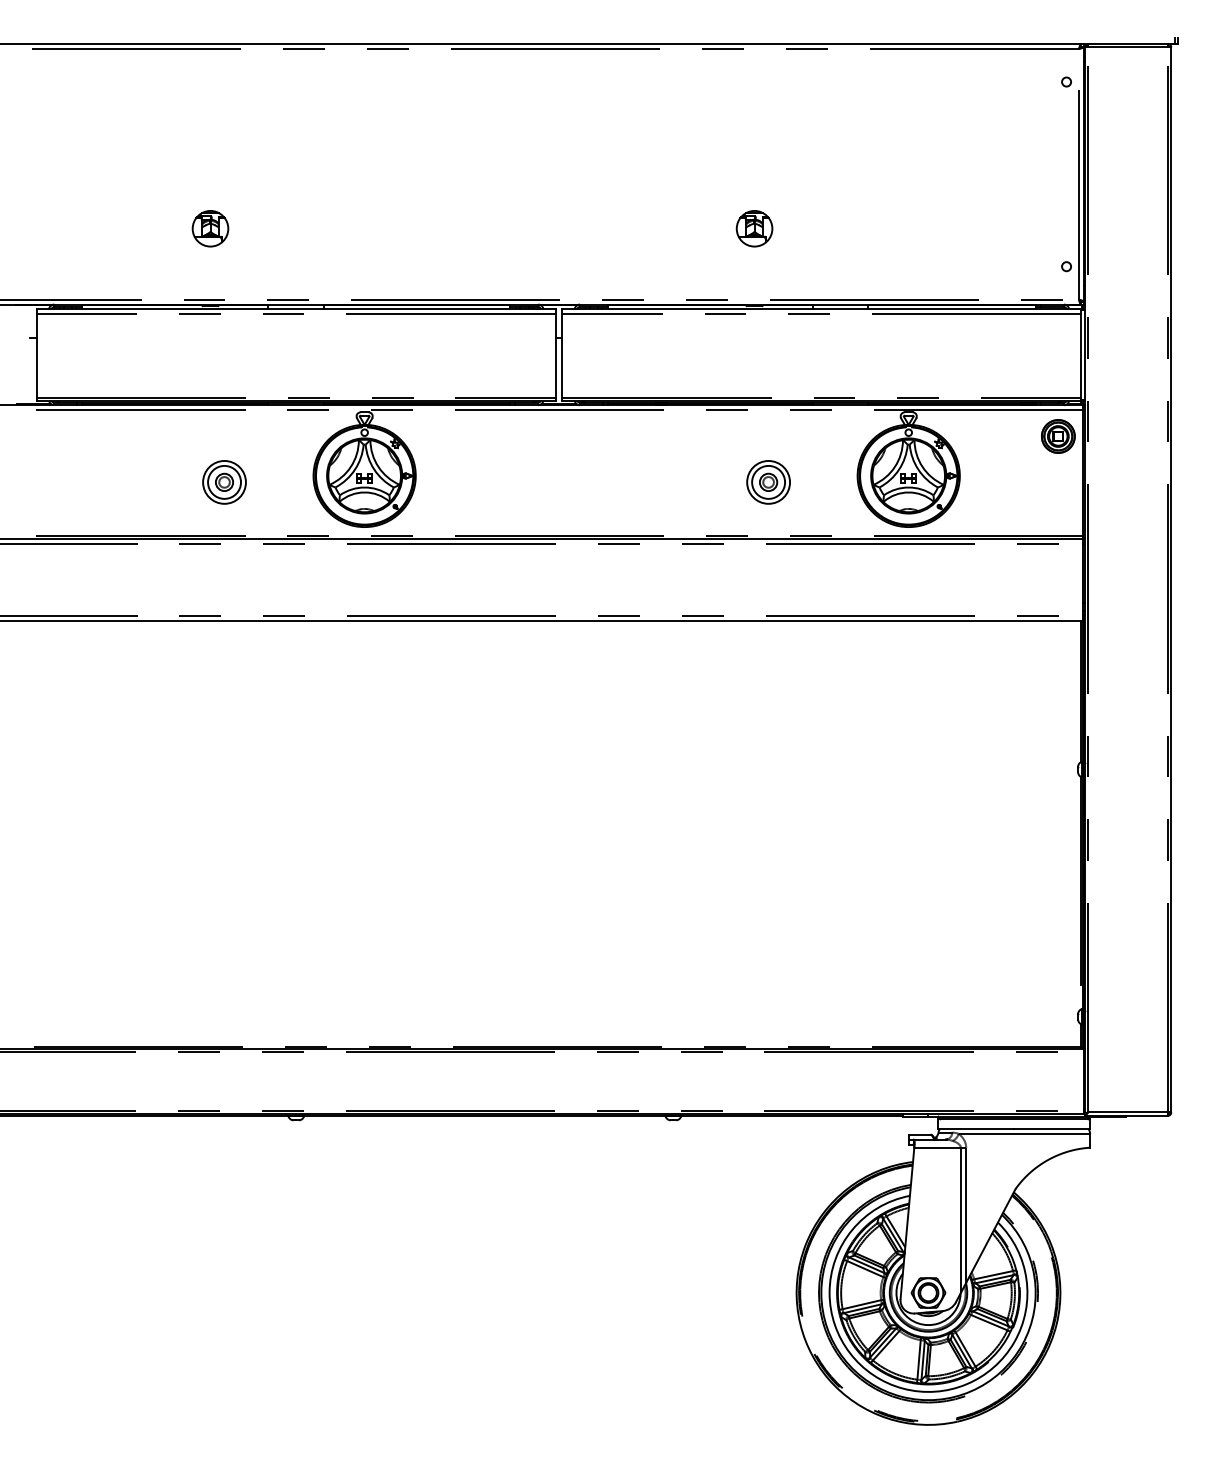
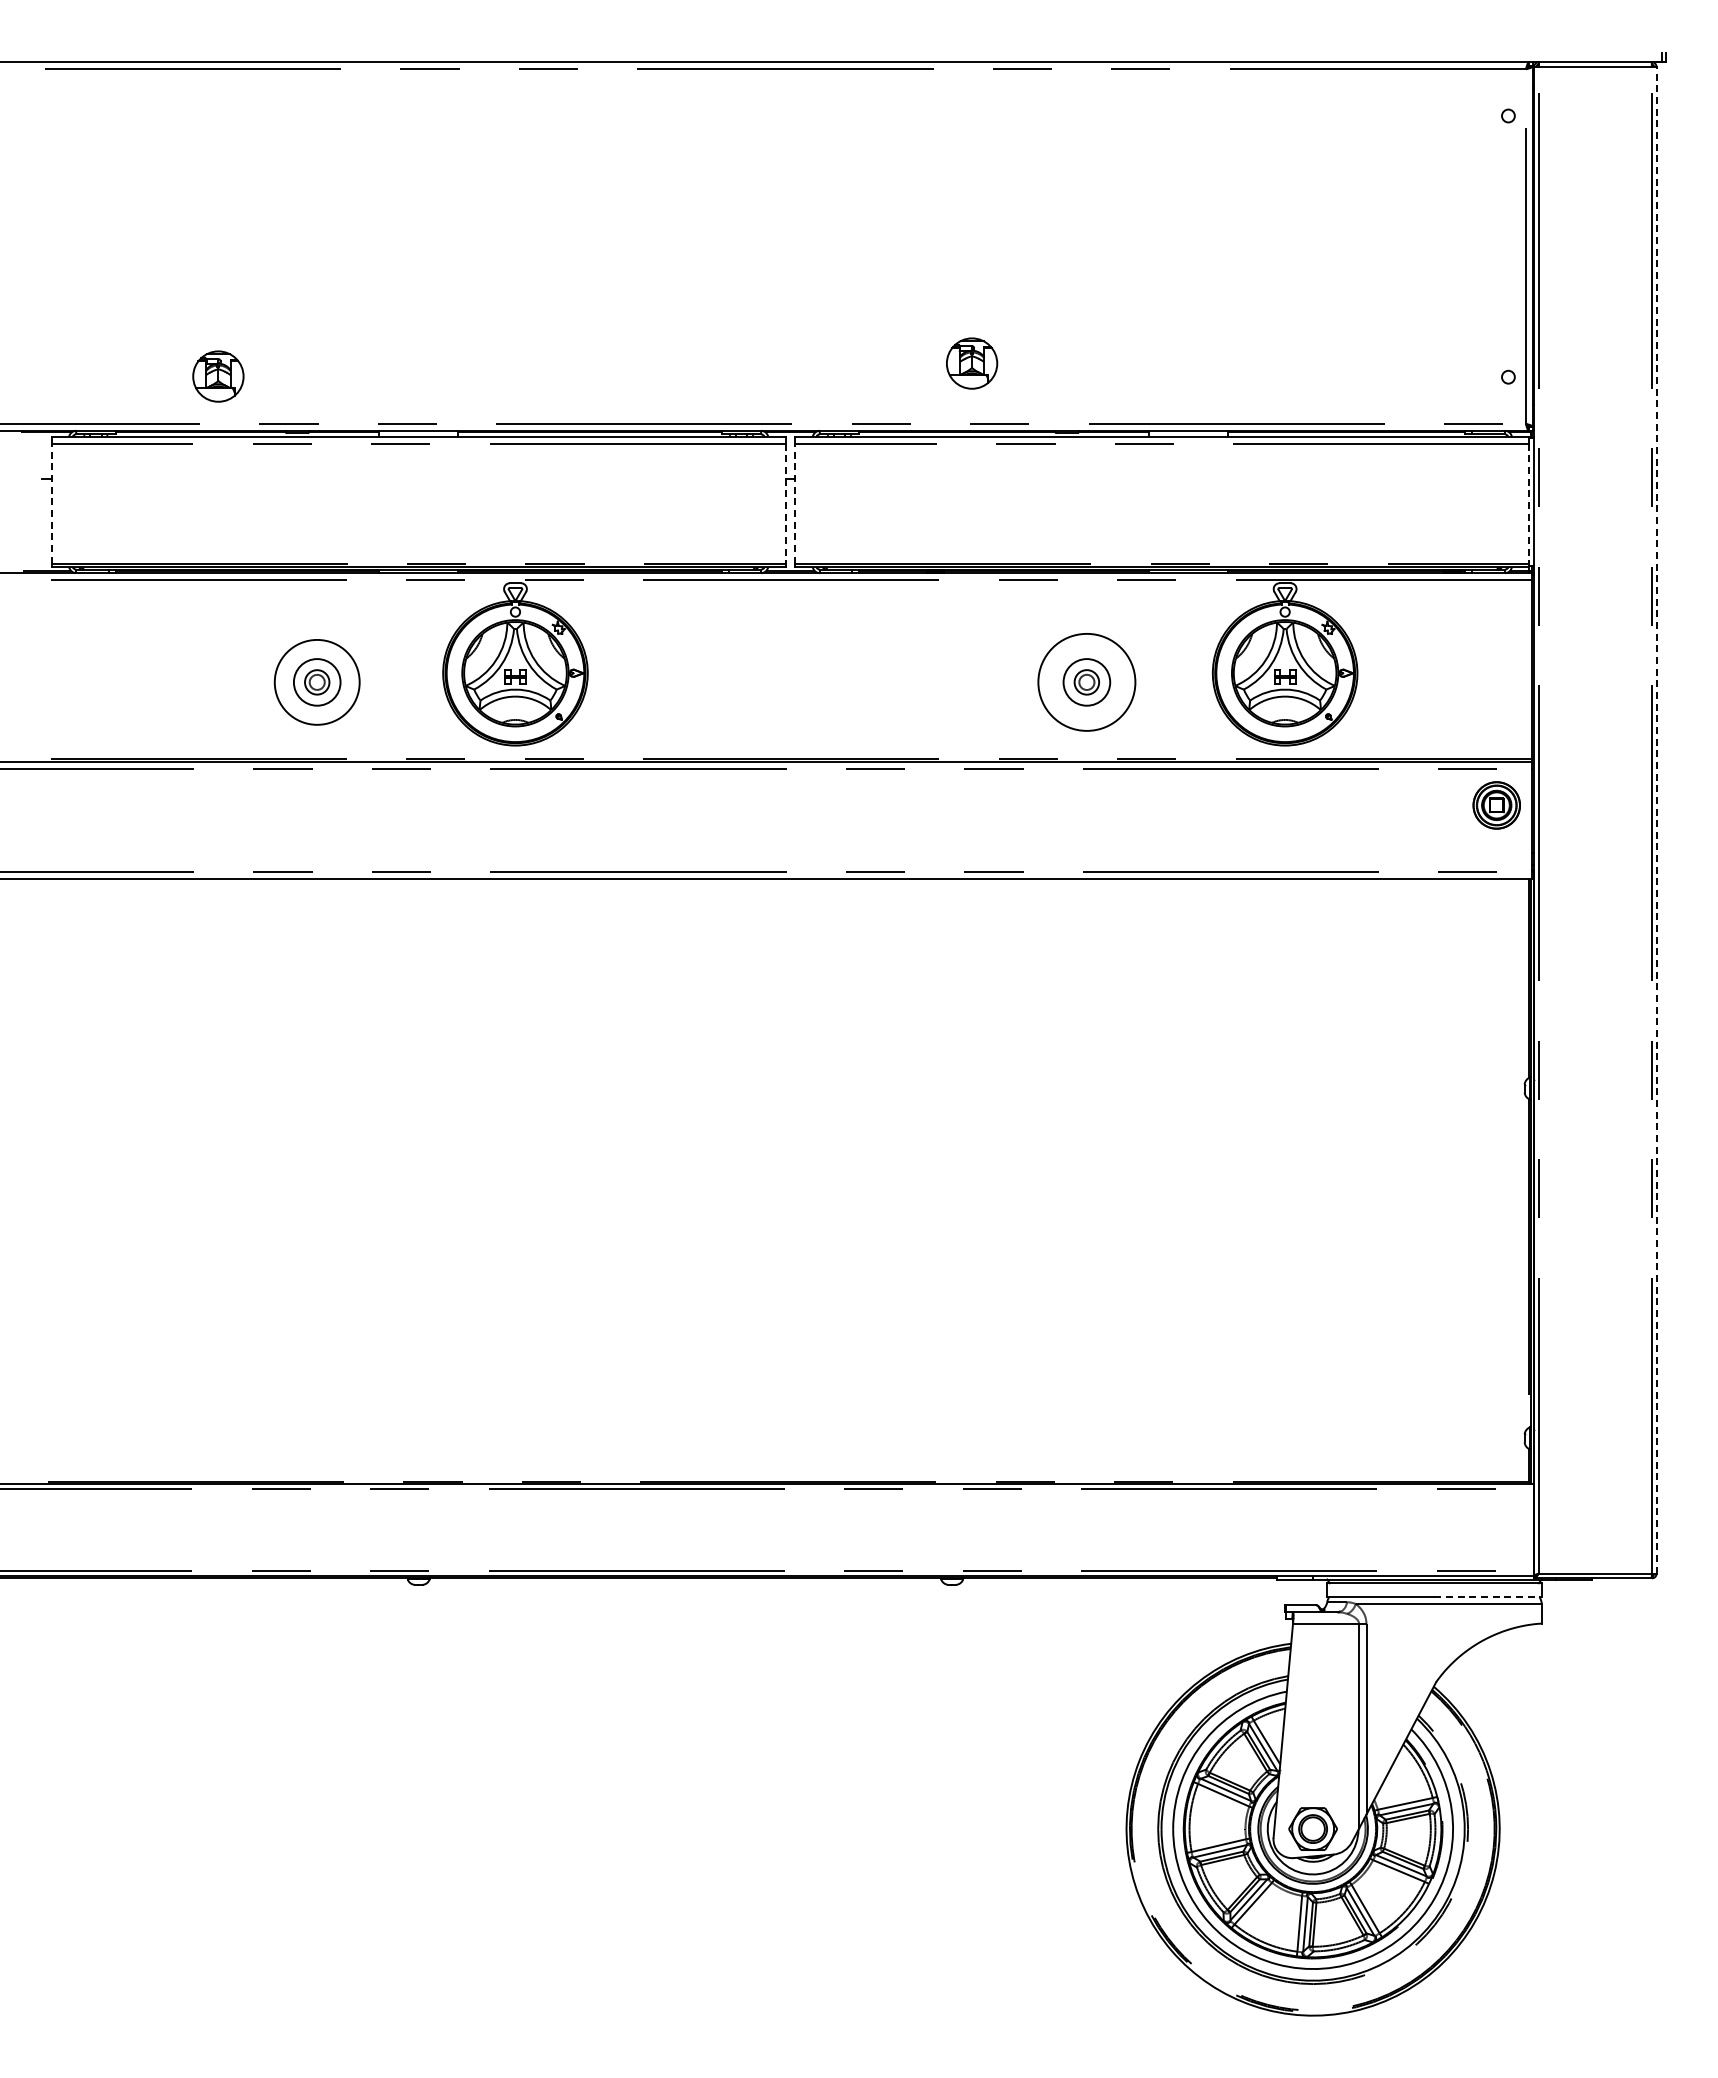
part: (210, 228) -> (218, 376), moved
part: (754, 228) -> (972, 363), moved
line: (36, 355) -> (51, 503), solid -> dashed
line: (555, 355) -> (785, 503), solid -> dashed
line: (562, 355) -> (795, 503), solid -> dashed
line: (1081, 355) -> (1529, 503), solid -> dashed
part: (1058, 436) -> (1496, 805), moved
circle: (224, 482) -> (316, 682), size x1.4
circle: (768, 482) -> (1086, 682), size x1.6
line: (1171, 579) -> (1656, 819), solid -> dashed
line: (1052, 1129) -> (1488, 1597), solid -> dashed

